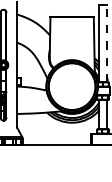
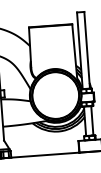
line: (106, 43) -> (86, 49), dashed -> solid

